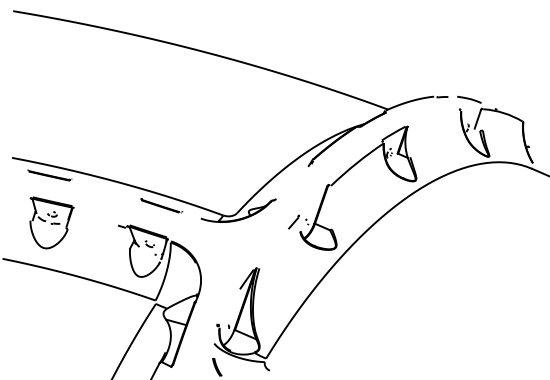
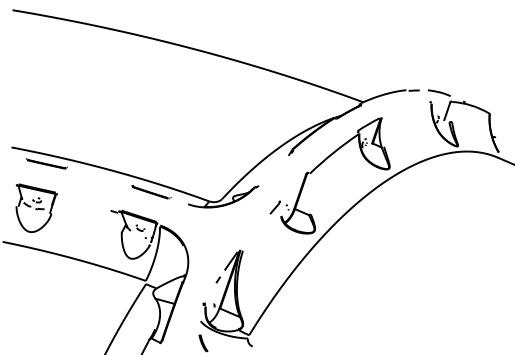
part: (51, 222) -> (36, 207), moved
line: (232, 299) -> (217, 279), added

